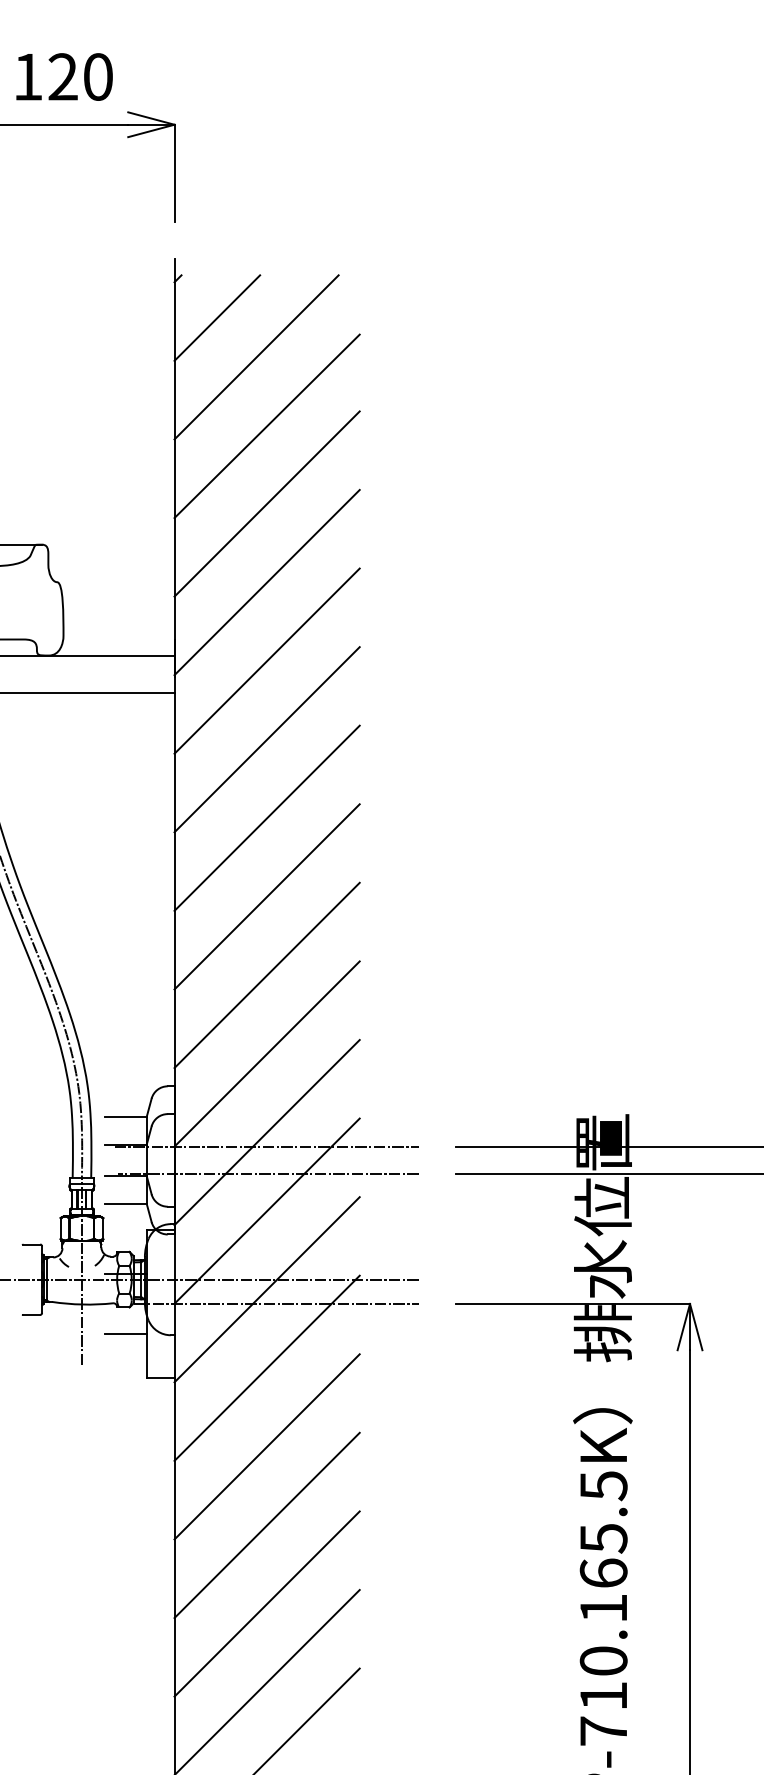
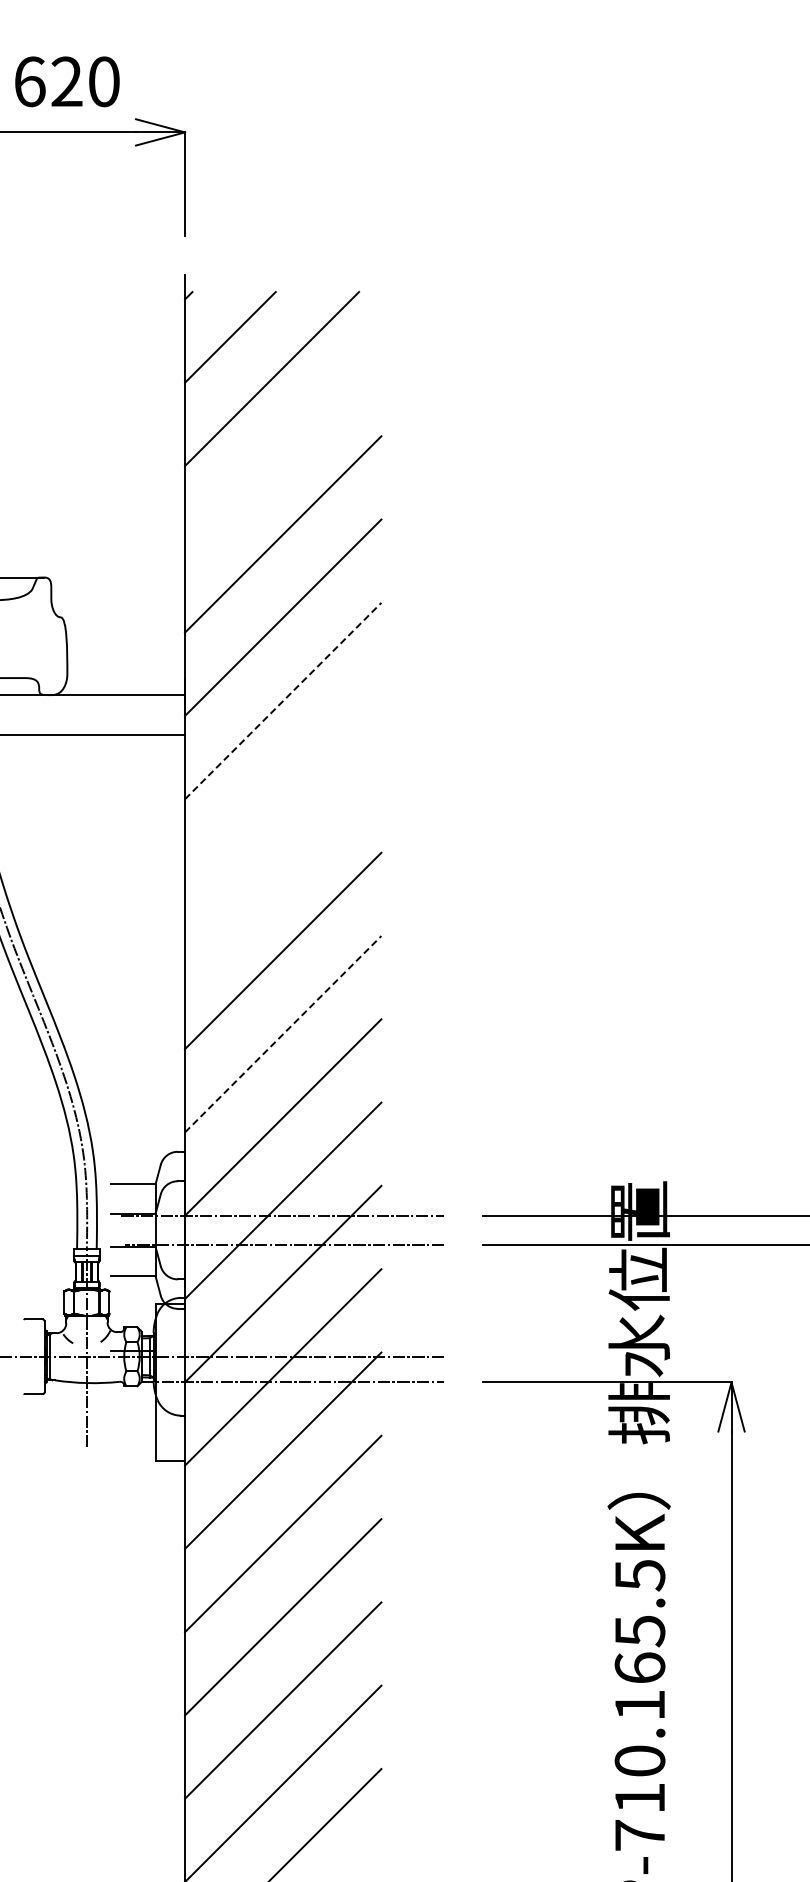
text: (28, 76) -> (30, 81), 120 -> 620
line: (267, 425) -> (283, 451), removed
line: (267, 661) -> (283, 701), solid -> dashed
line: (267, 739) -> (283, 784), removed
line: (267, 818) -> (283, 867), removed
line: (267, 975) -> (283, 1034), solid -> dashed
line: (125, 1333) -> (133, 1413), removed

